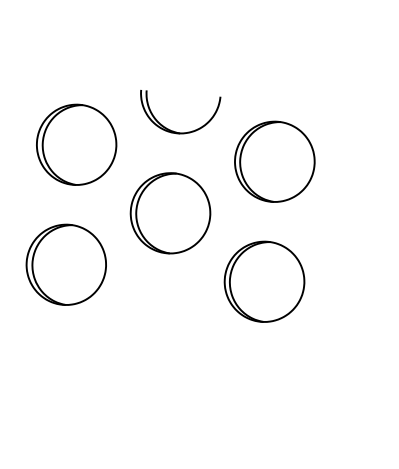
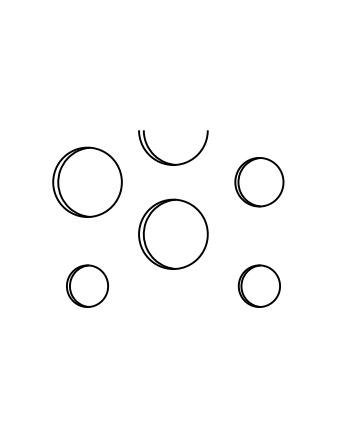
part: (275, 160) -> (259, 181), size x0.7
part: (66, 263) -> (87, 285), size x0.6
part: (264, 280) -> (259, 285), size x0.6

